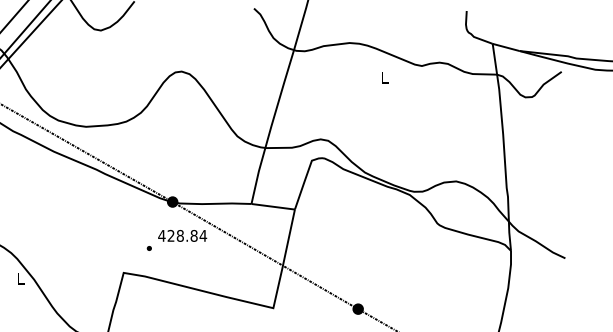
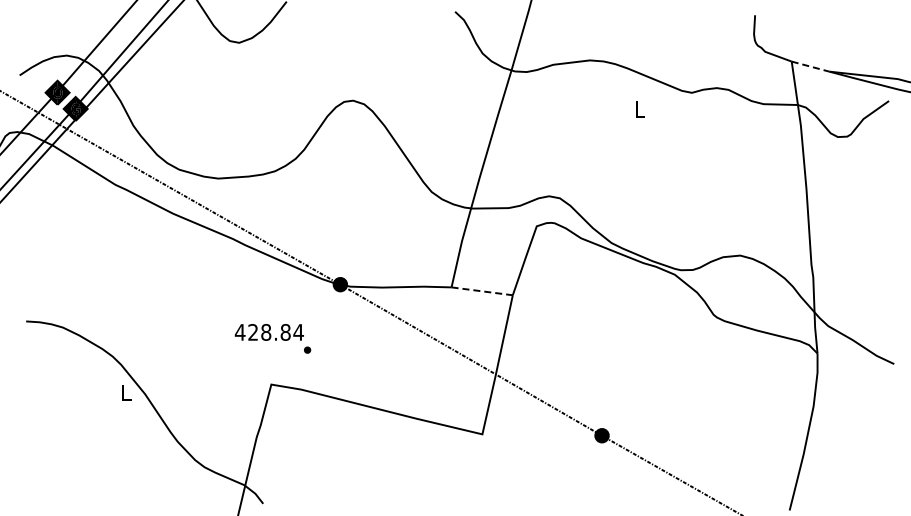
line: (506, 47) -> (810, 66), solid -> dashed
line: (273, 206) -> (482, 291), solid -> dashed
text: (181, 235) -> (268, 332), moved

